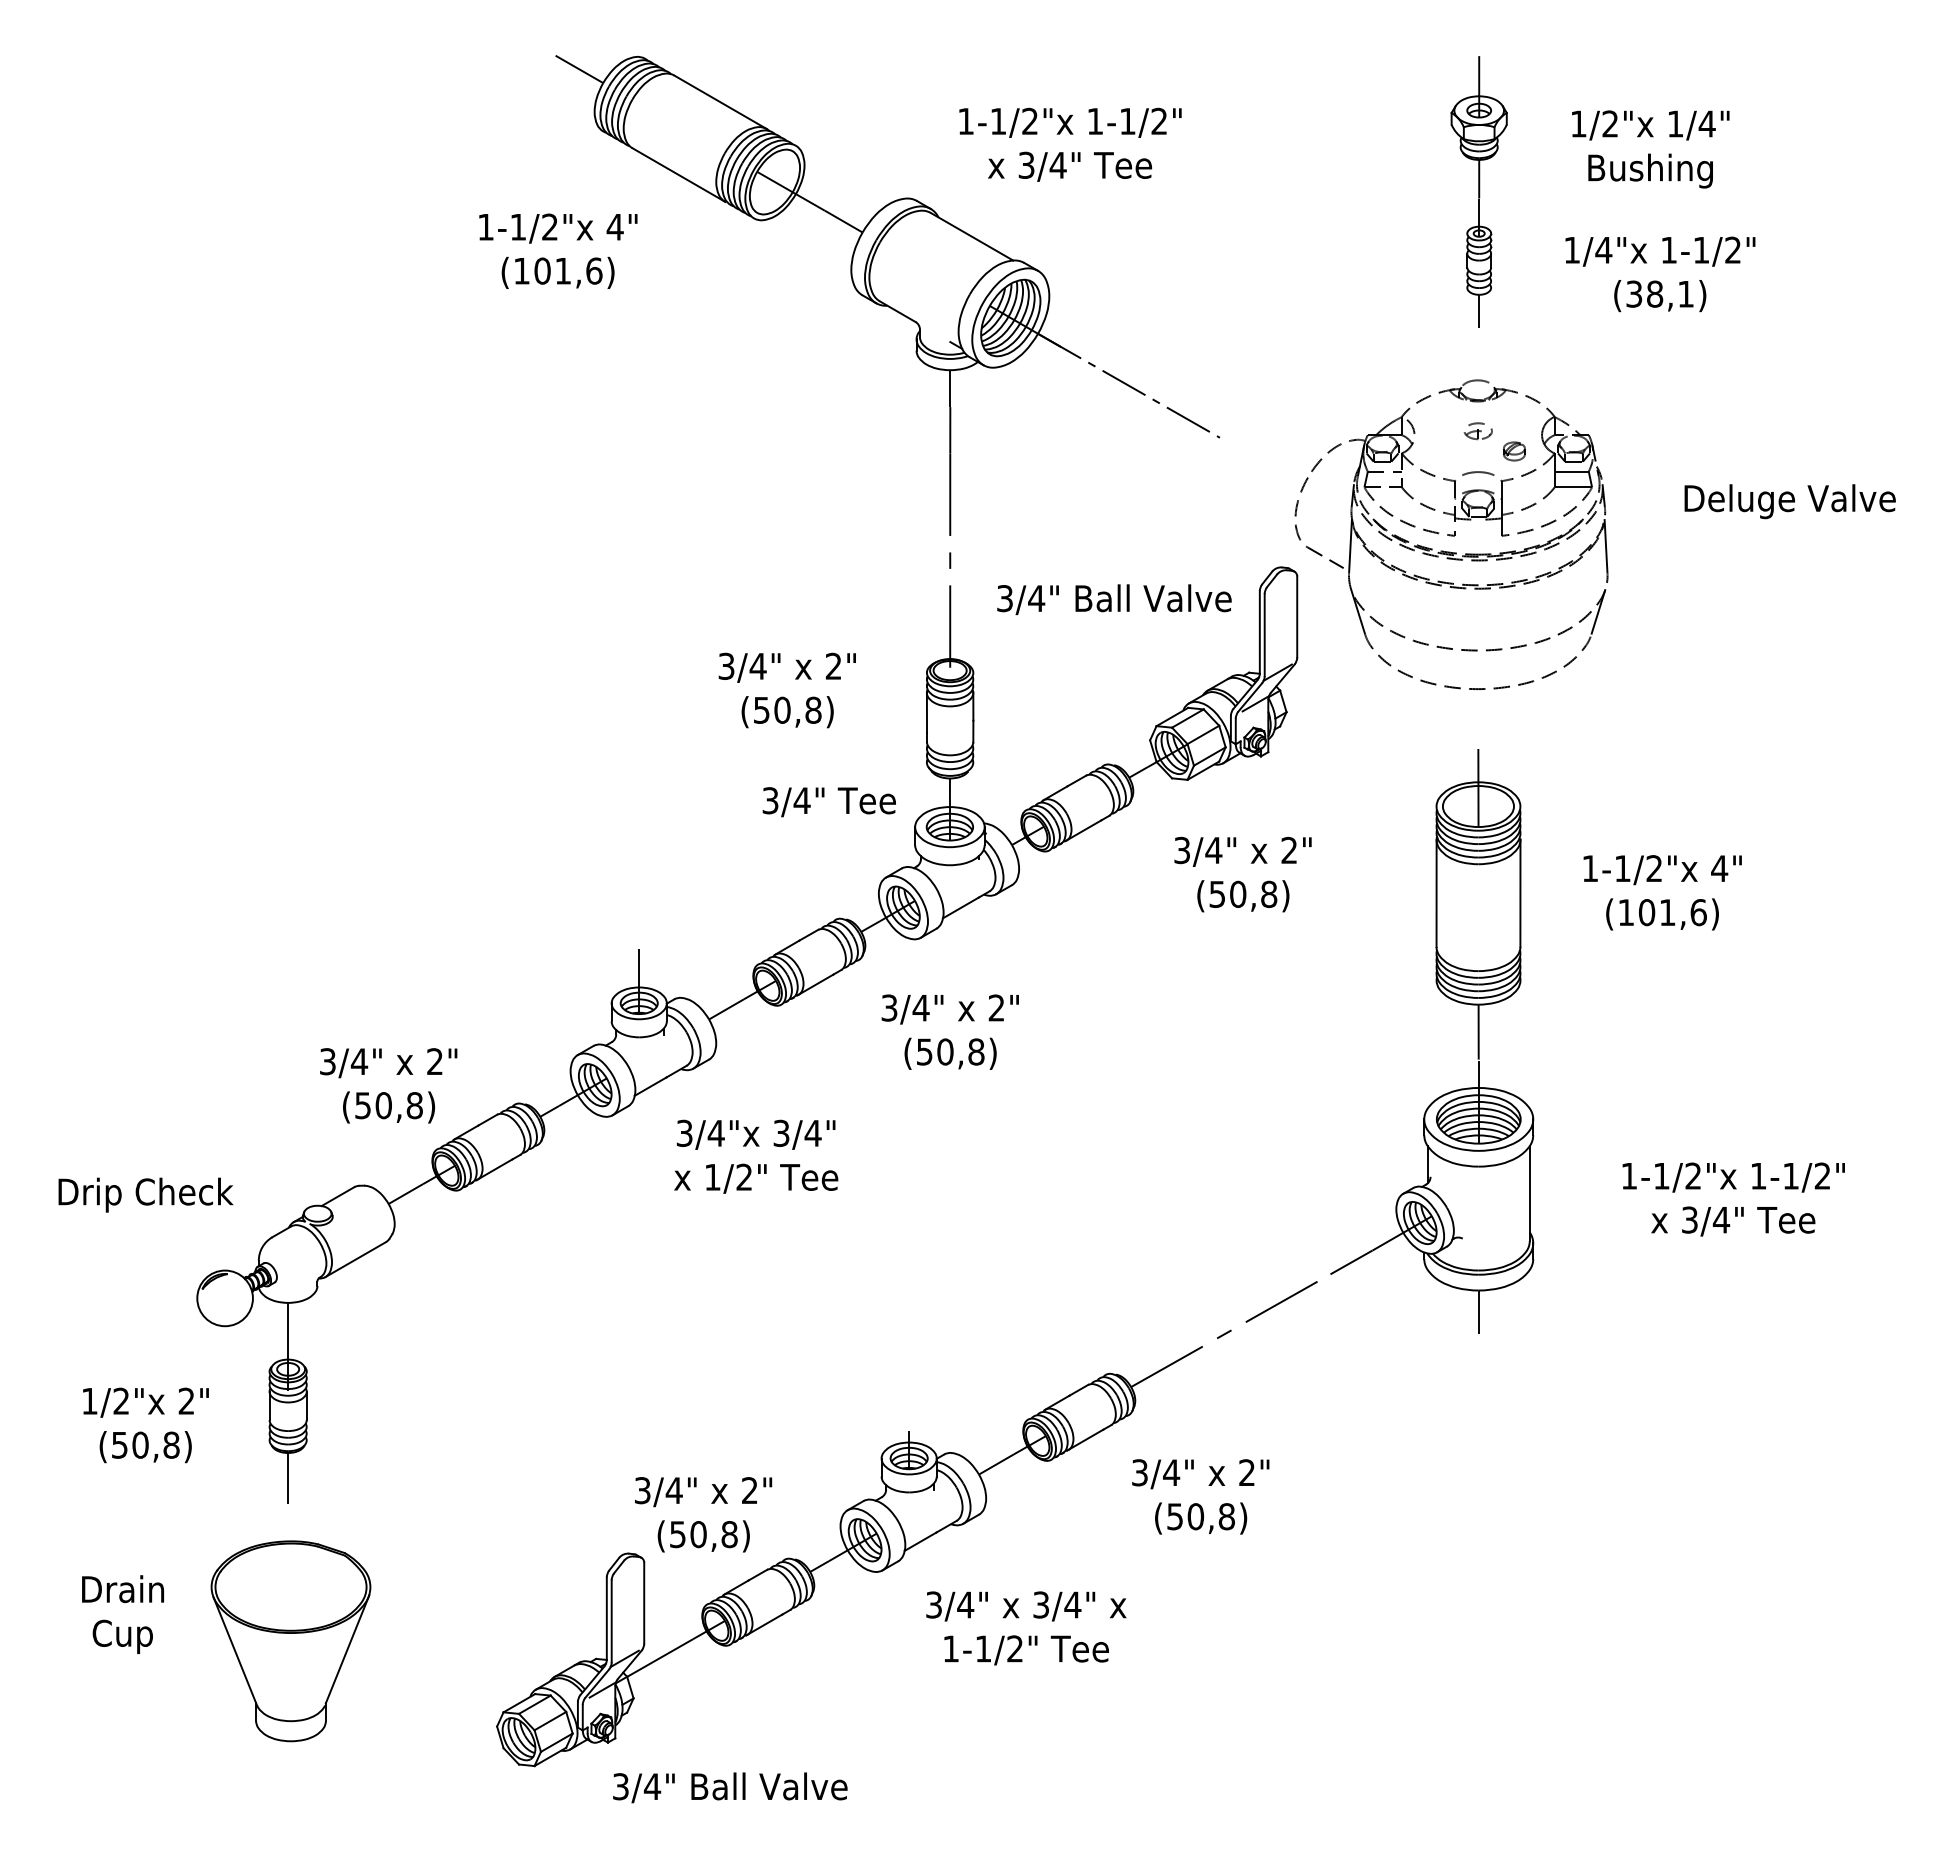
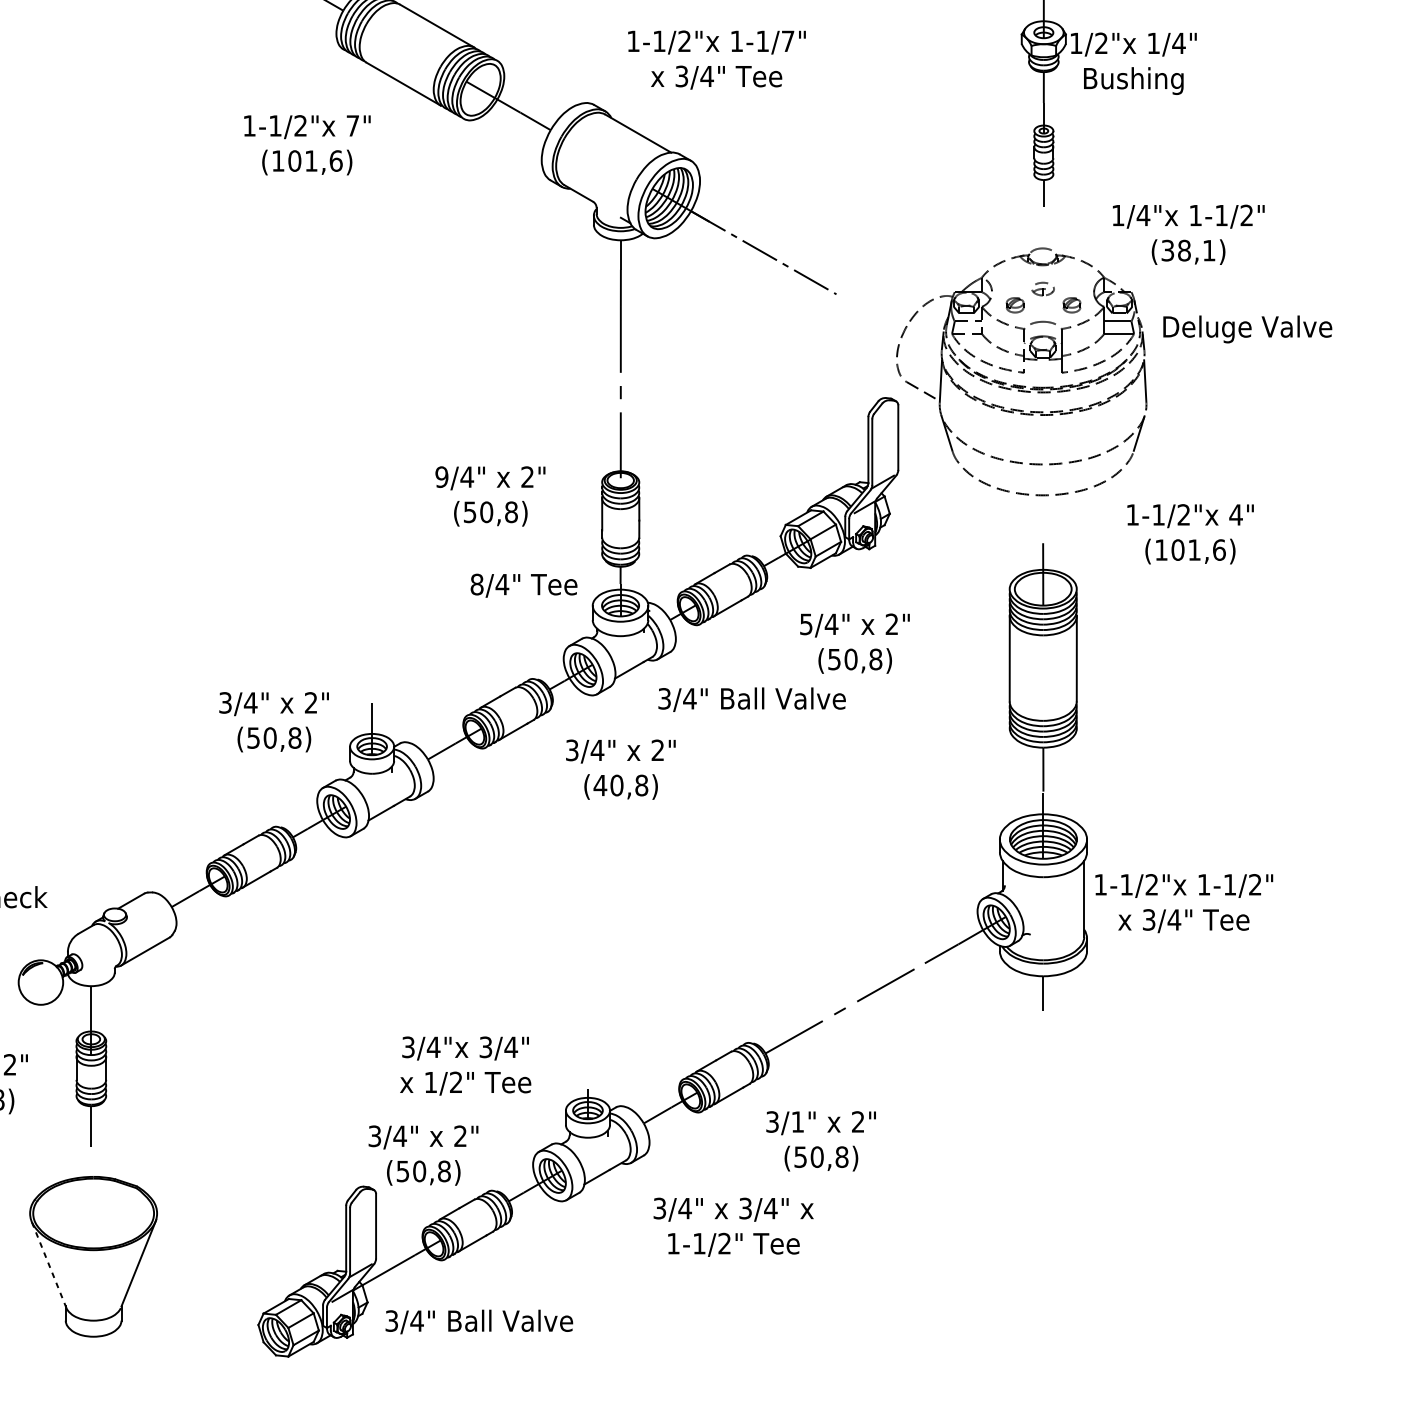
text: (1158, 120) -> (787, 40), 1-1/2" -> 1-1/7"
text: (1650, 149) -> (1133, 63), moved
text: (614, 227) -> (352, 126), 4" -> 7"
text: (1660, 274) -> (1188, 234), moved
part: (1443, 451) -> (1015, 305), added
text: (1789, 501) -> (1247, 329), moved
text: (1114, 599) -> (752, 699), moved
text: (726, 665) -> (441, 476), 3/4" -> 9/4"
text: (770, 800) -> (477, 584), 3/4" -> 8/4"
text: (1182, 849) -> (806, 623), 3/4" -> 5/4"
text: (1662, 892) -> (1190, 534), moved
text: (924, 1051) -> (600, 785), (50,8) -> (40,8)
text: (388, 1085) -> (273, 721), moved
text: (756, 1156) -> (465, 1065), moved
text: (1733, 1199) -> (1184, 903), moved
text: (1171, 1472) -> (797, 1121), 3/4" -> 3/1"
text: (1026, 1628) -> (733, 1227), moved
line: (235, 1651) -> (49, 1264), solid -> dashed
text: (730, 1787) -> (479, 1321), moved

